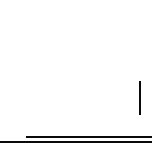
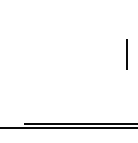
line: (139, 97) -> (126, 53), moved

